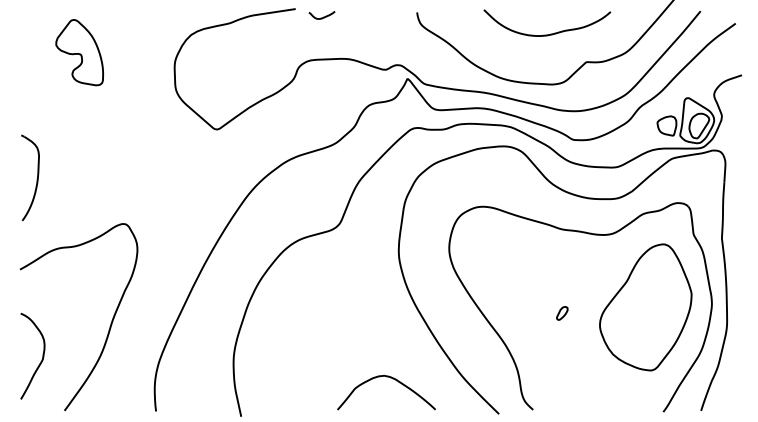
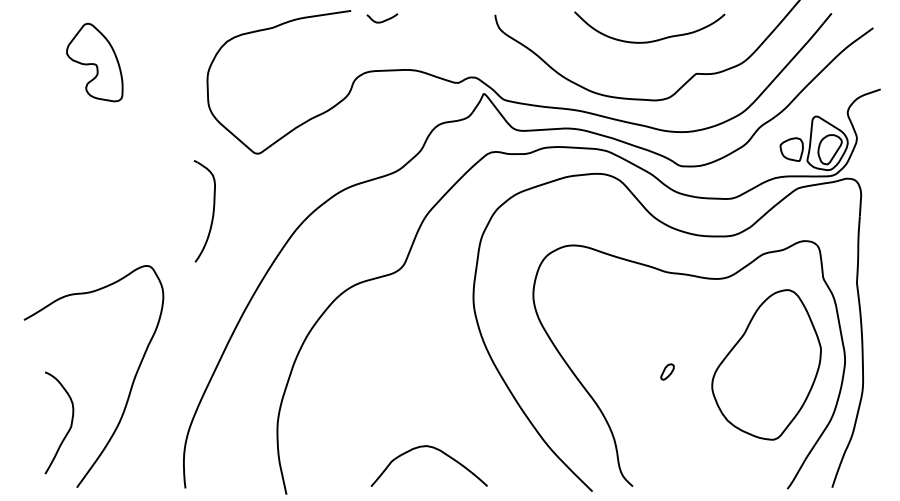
part: (36, 179) -> (212, 213), moved
curve: (41, 359) -> (69, 426), moved
curve: (392, 379) -> (436, 450), moved

